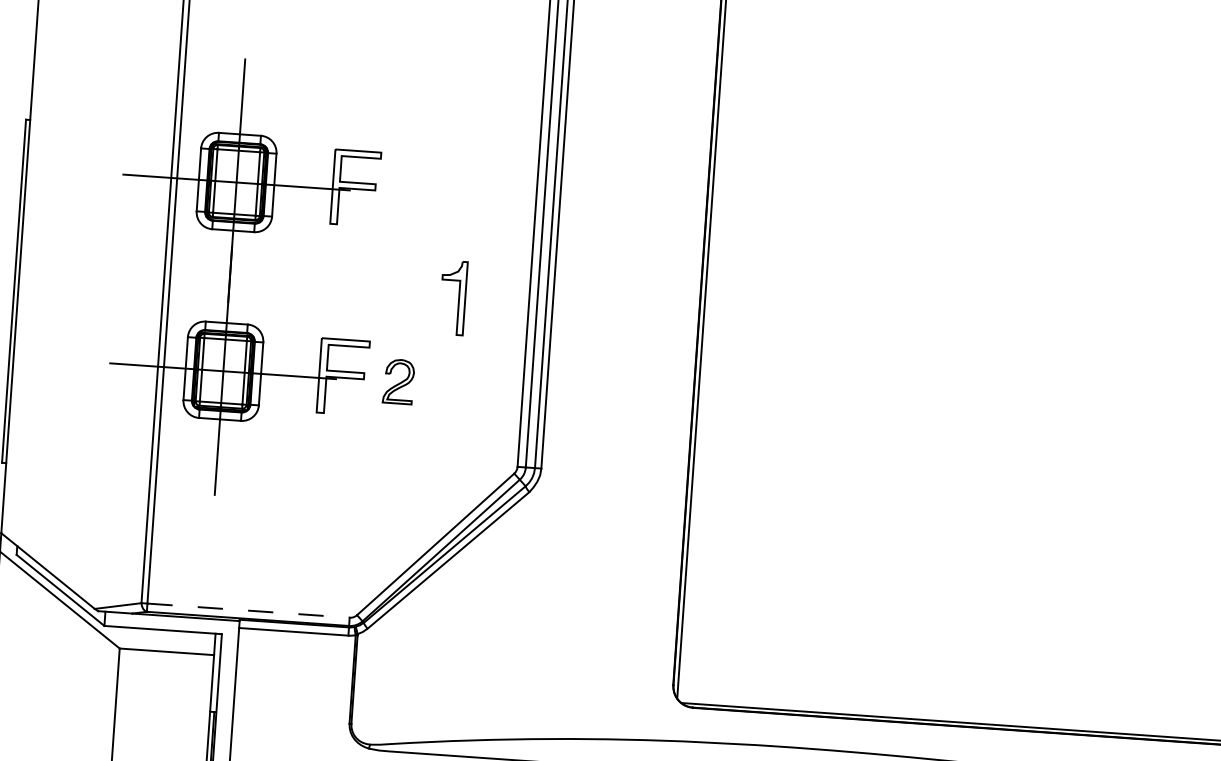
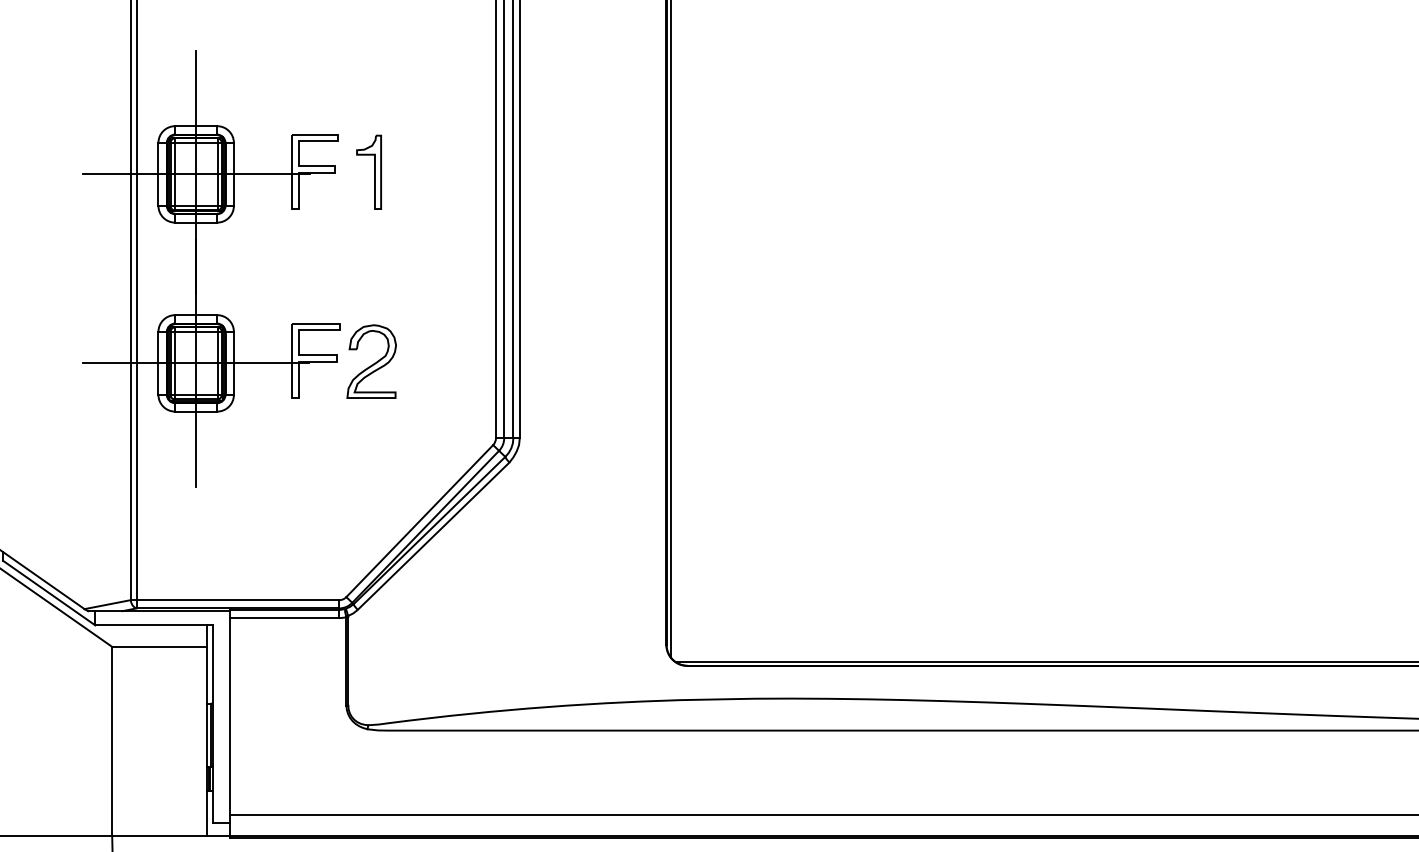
part: (452, 297) -> (368, 171), moved
part: (398, 381) -> (371, 361), size x1.67
line: (249, 611) -> (238, 600), dashed -> solid

